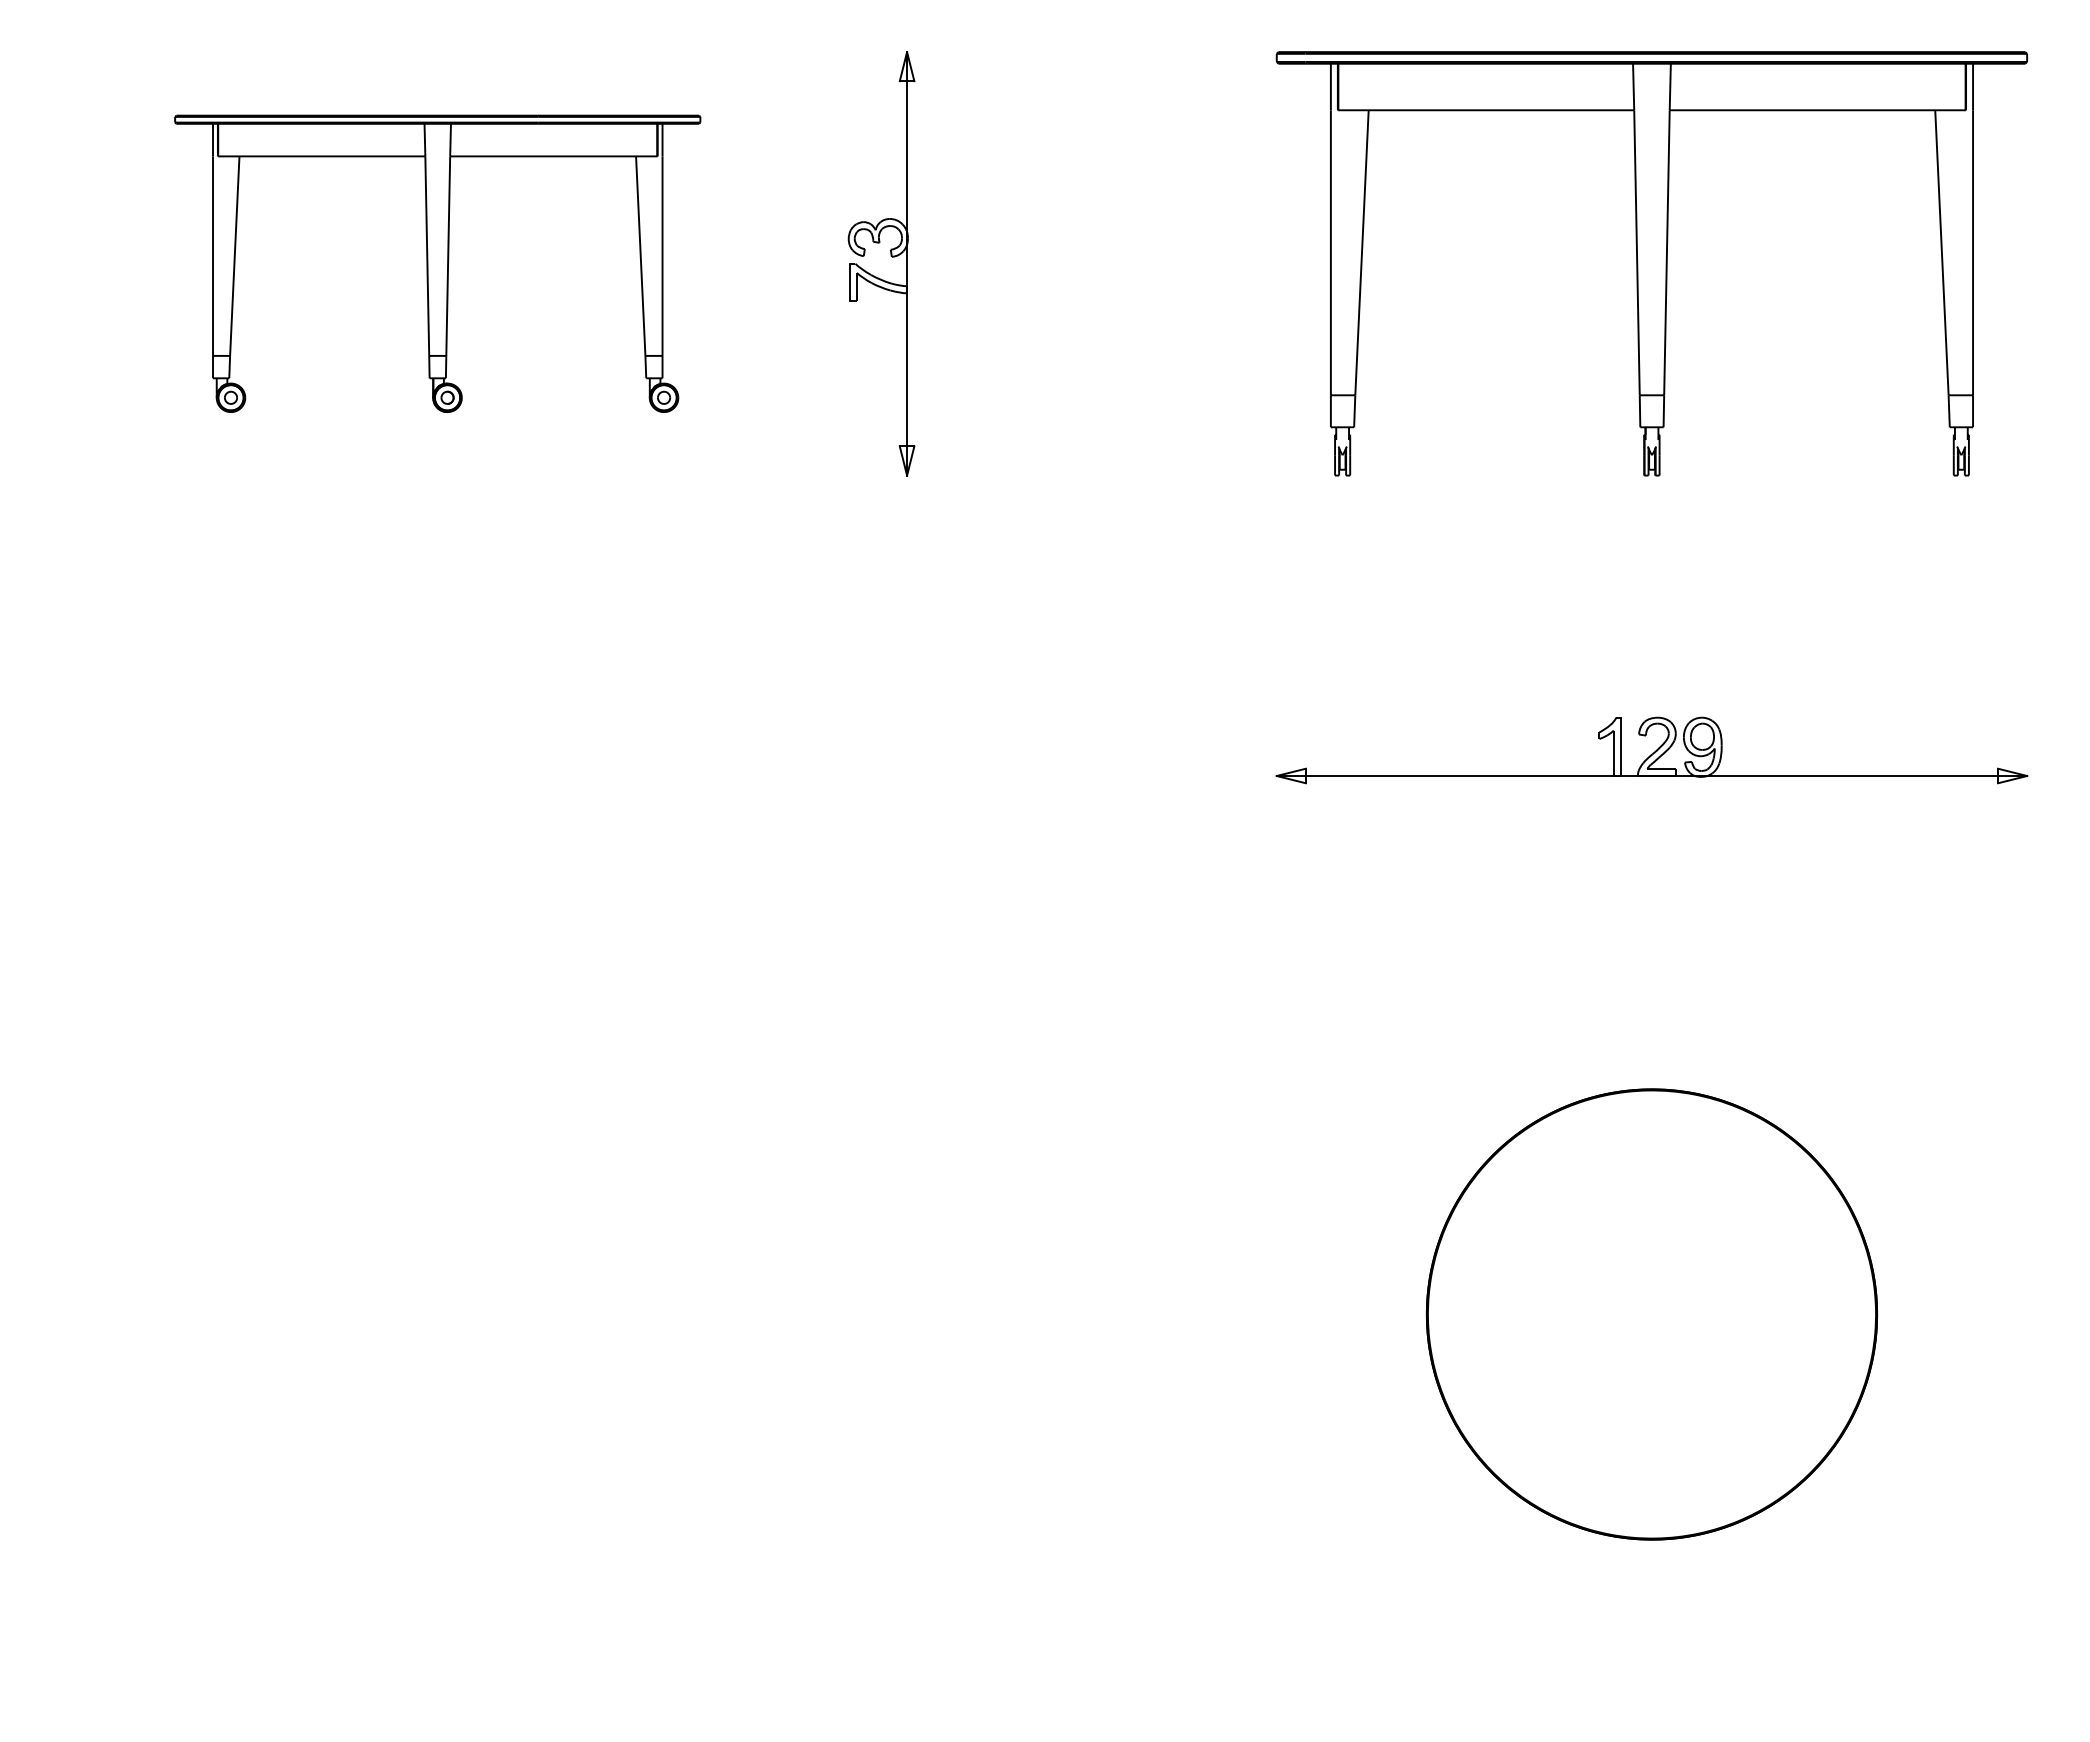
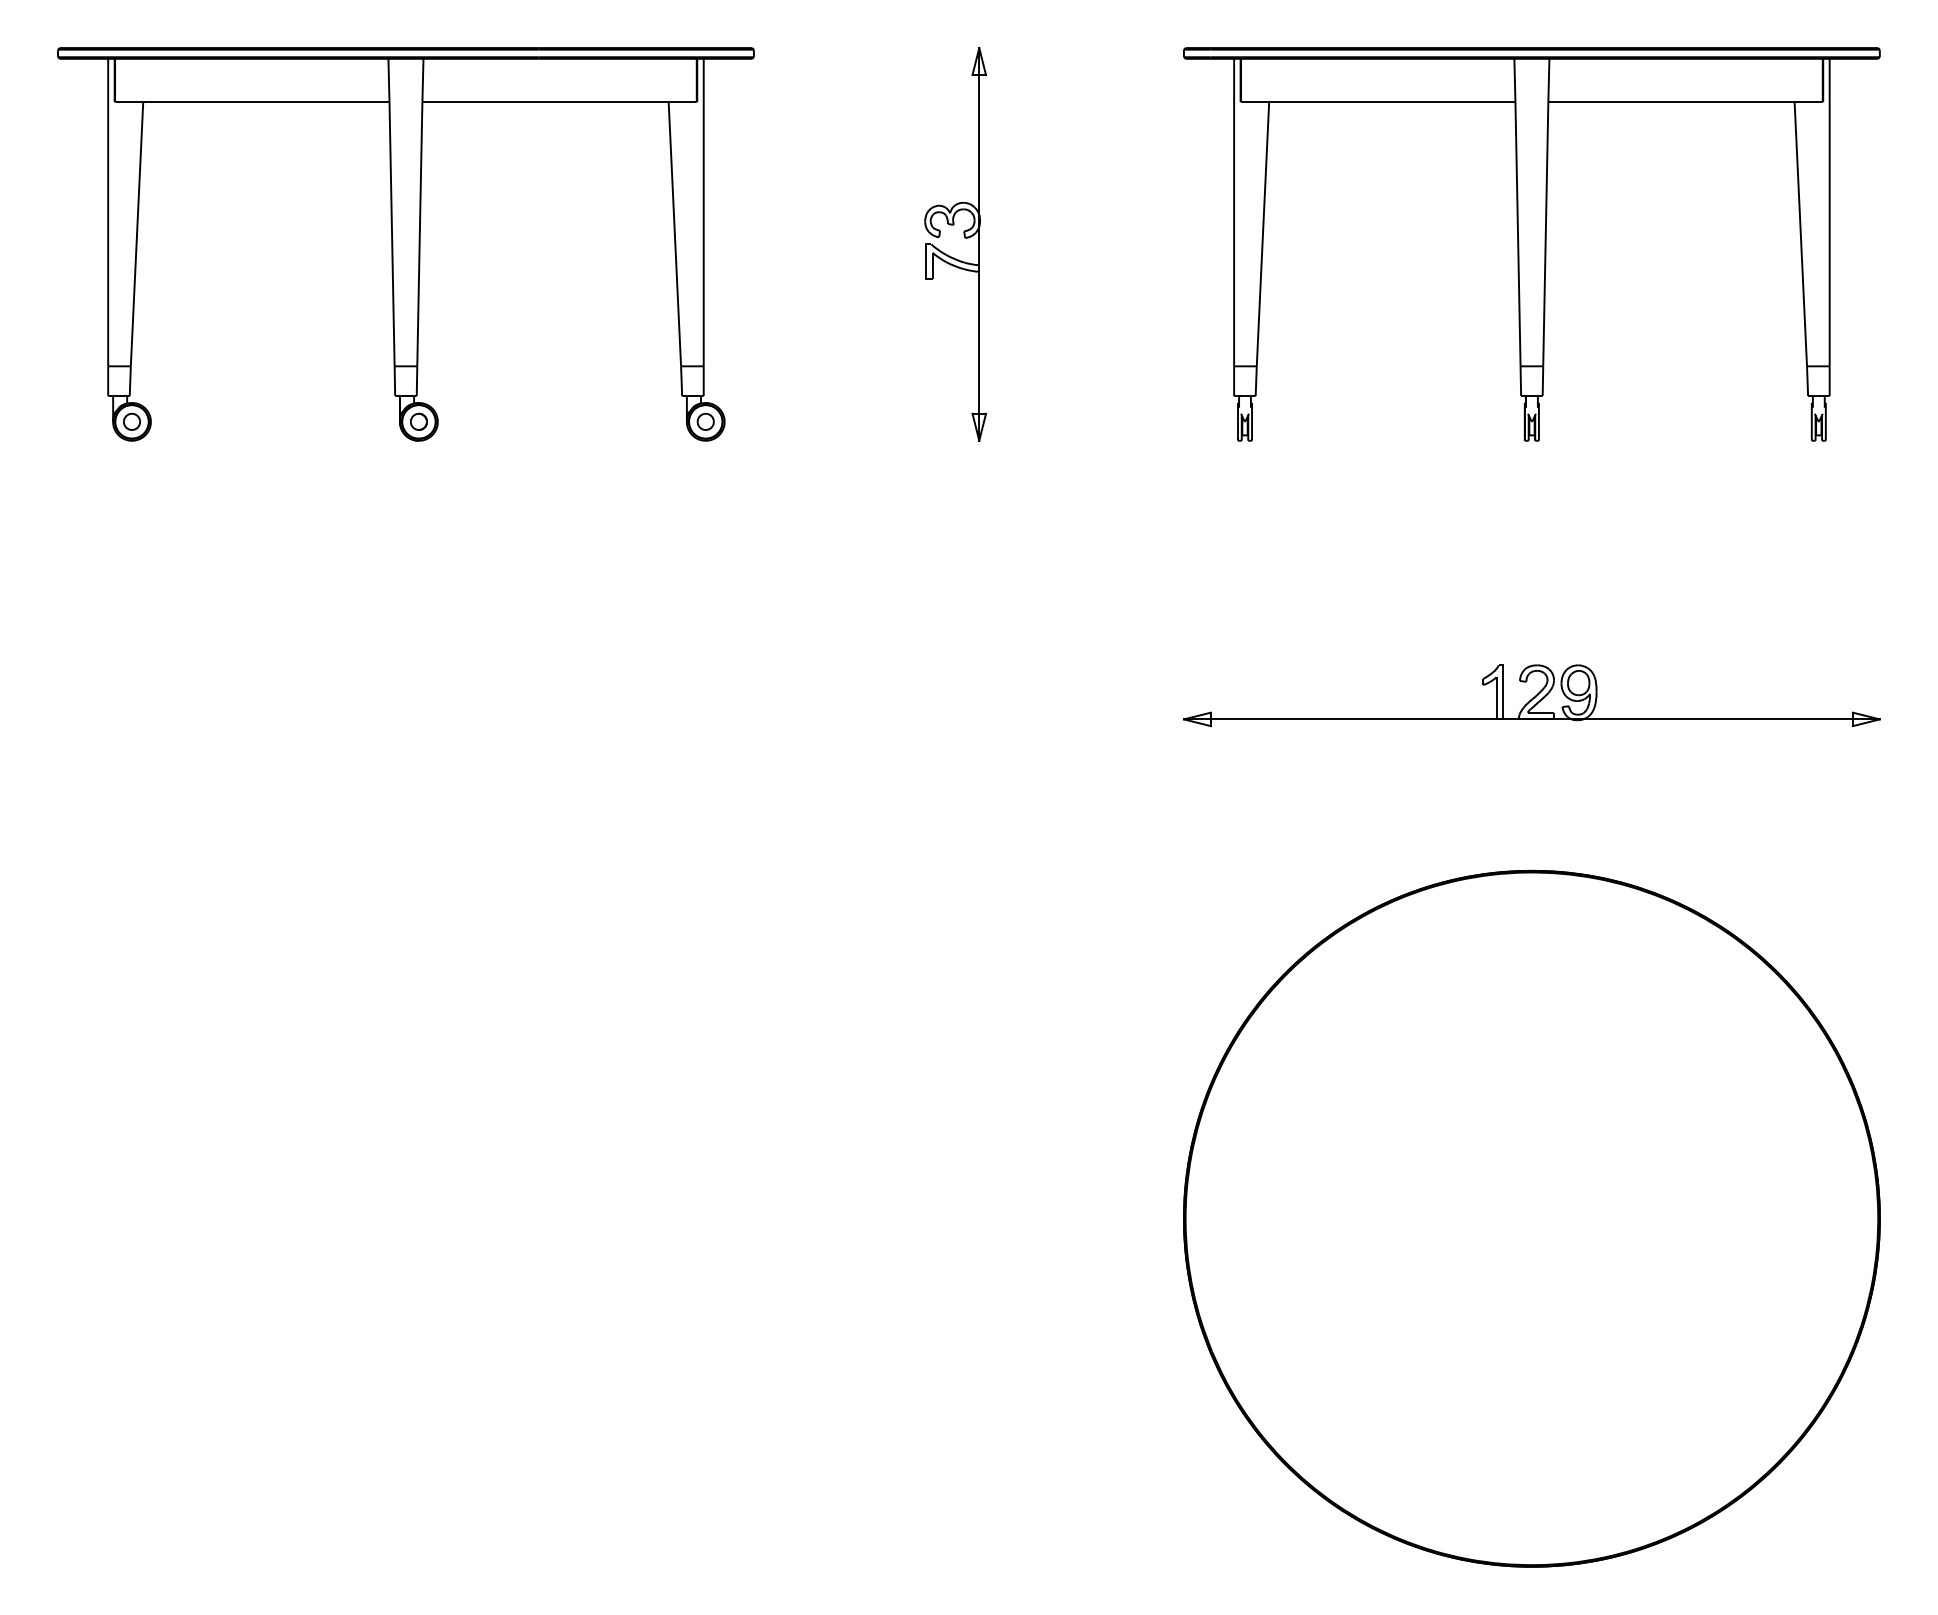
part: (890, 256) -> (963, 237), moved
part: (437, 263) -> (405, 244), size x1.43
part: (1651, 1314) -> (1531, 1218), size x1.67

